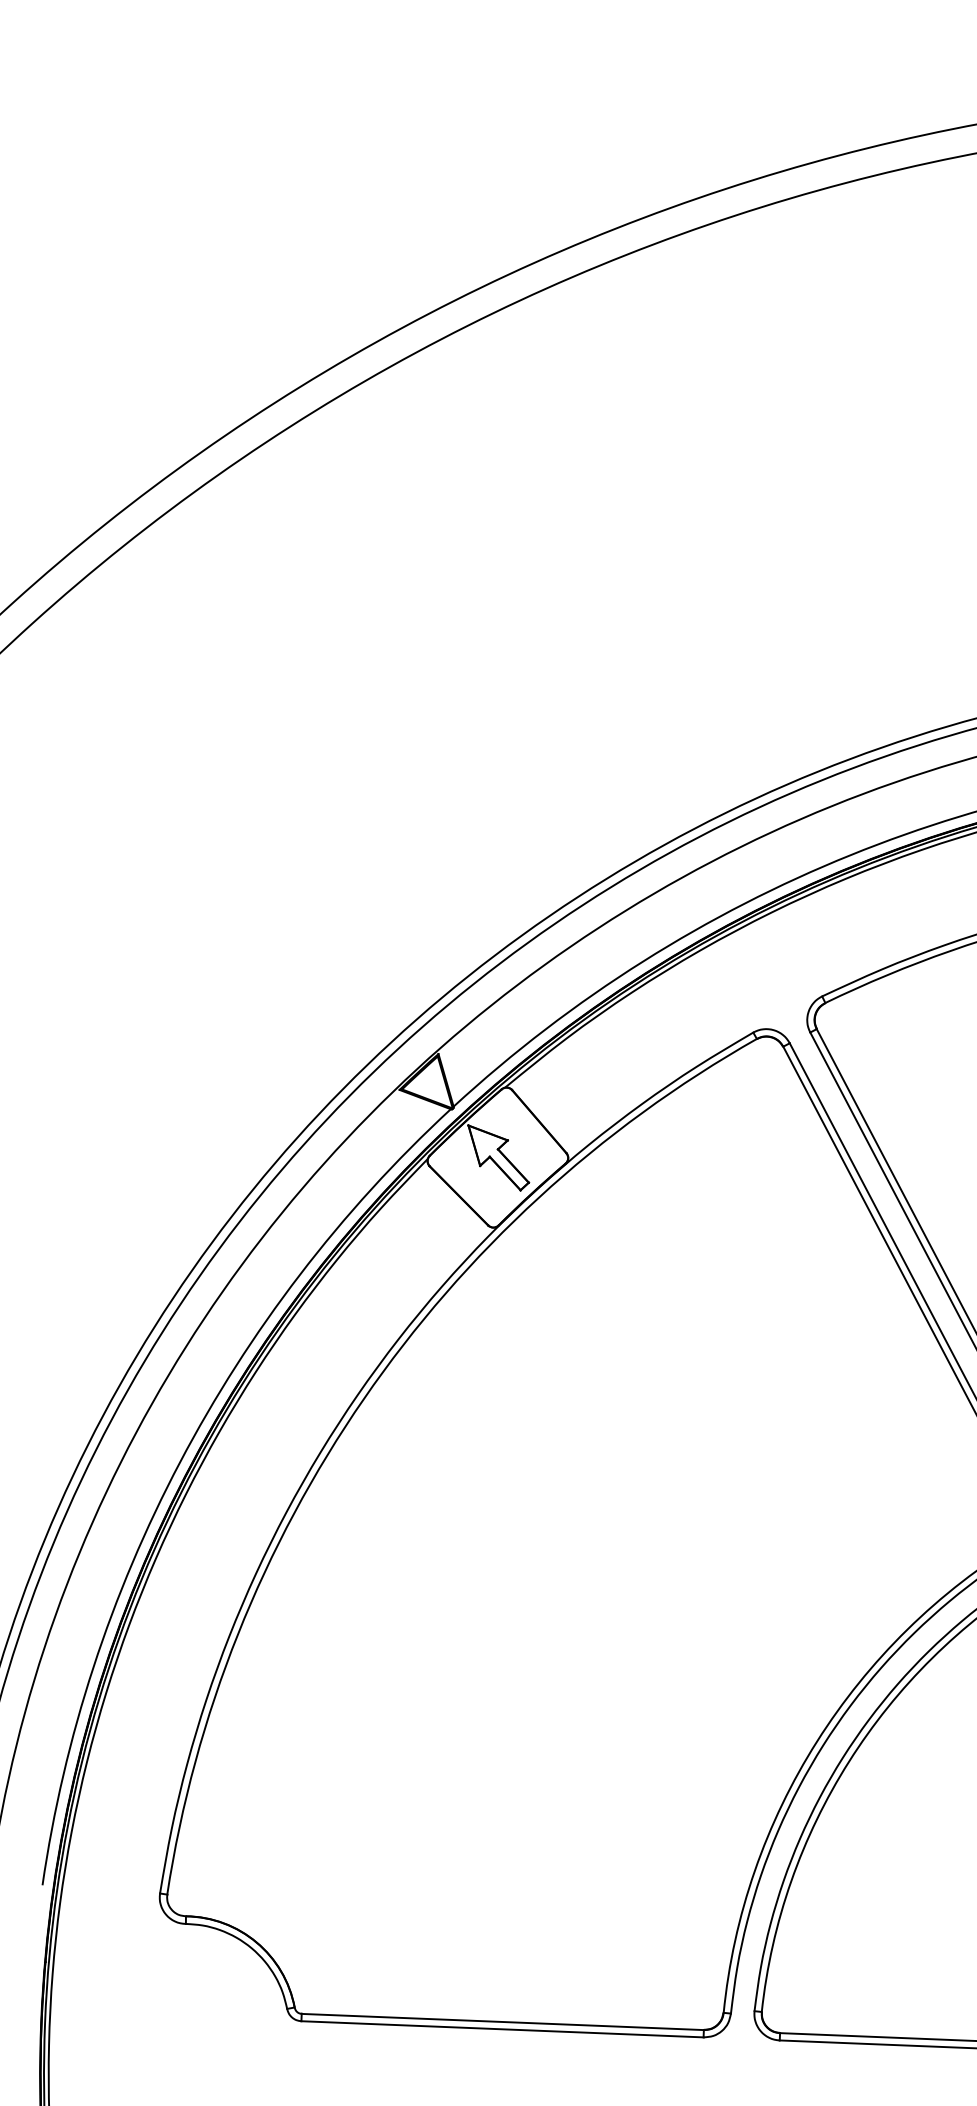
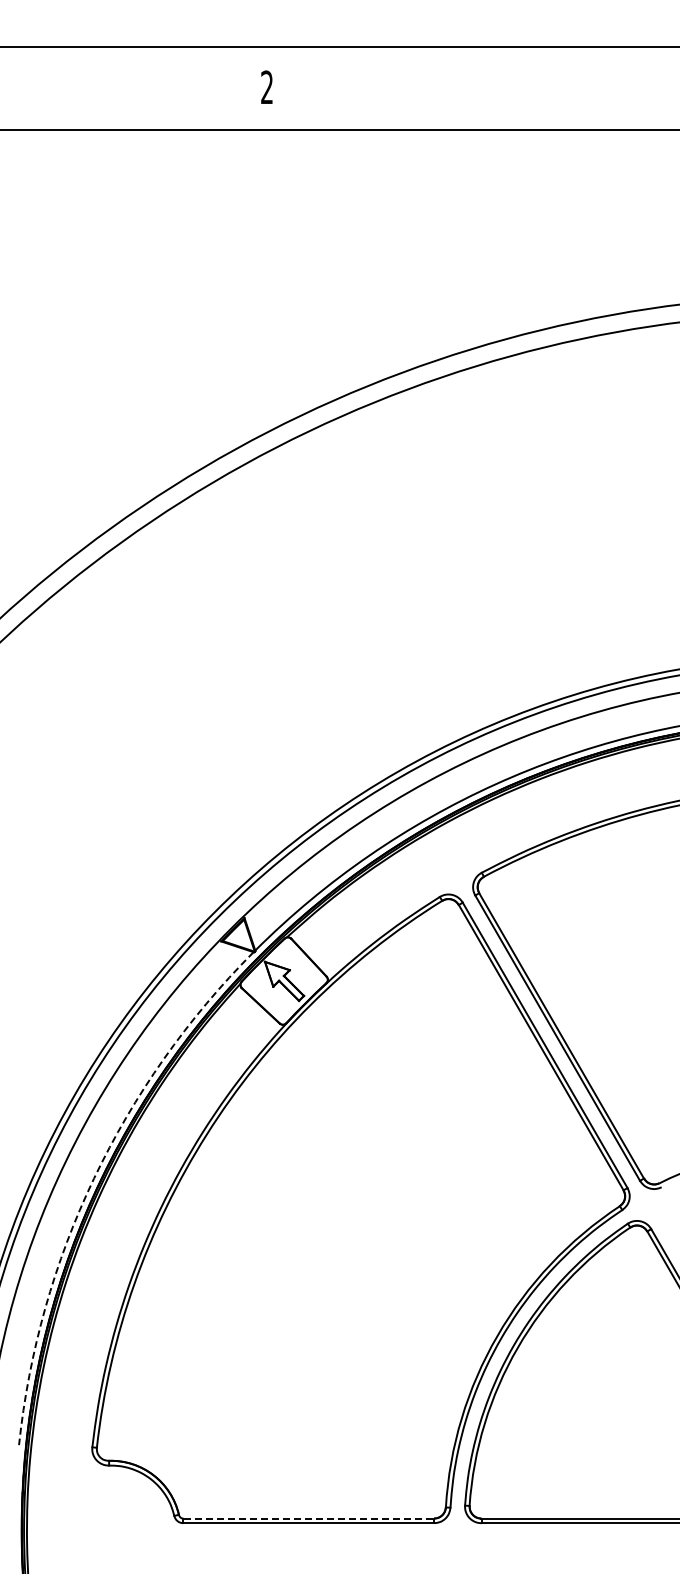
arc: (180, 1462) -> (94, 1178), solid -> dashed
line: (503, 2021) -> (309, 1518), solid -> dashed

